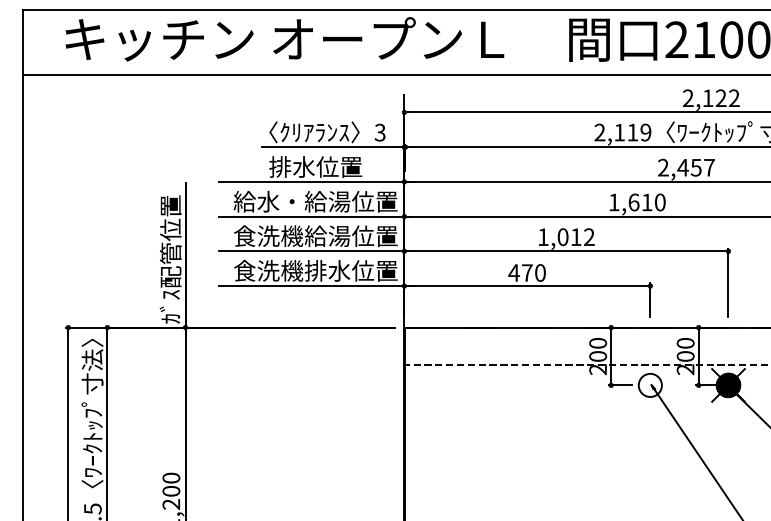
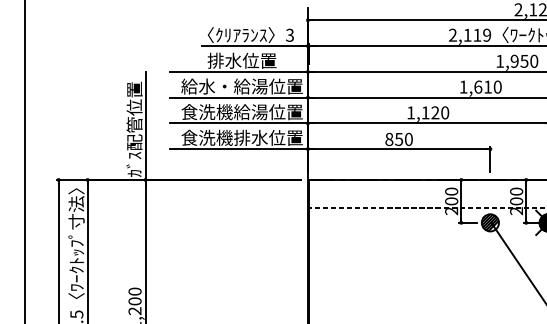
text: (686, 167) -> (517, 61), 2,457 -> 1,950
text: (575, 237) -> (434, 113), 1,012 -> 1,120
text: (520, 272) -> (394, 139), 470 -> 850
hatch: (649, 384) -> (489, 222), added

